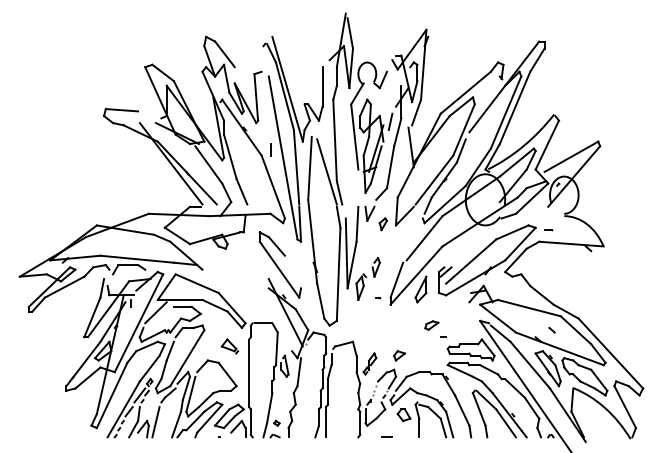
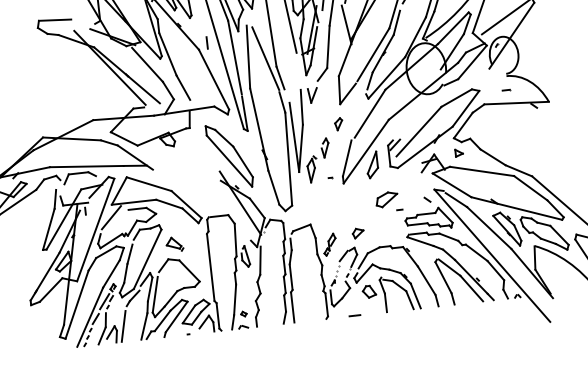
part: (383, 224) -> (339, 124), moved
part: (548, 230) -> (506, 90), moved
line: (292, 271) -> (242, 161), added
part: (508, 286) -> (458, 152), added
part: (431, 325) -> (386, 199), size x1.67
line: (551, 329) -> (426, 199), moved
part: (229, 346) -> (174, 244), moved

